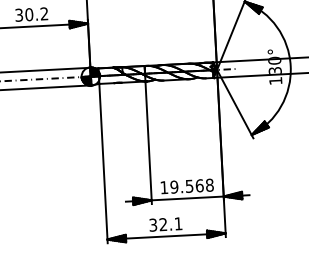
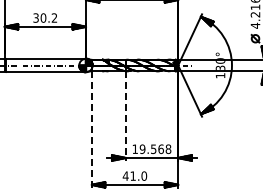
line: (148, 142) -> (125, 115), solid -> dashed
line: (103, 163) -> (91, 129), solid -> dashed
text: (165, 223) -> (134, 175), 32.1 -> 41.0

